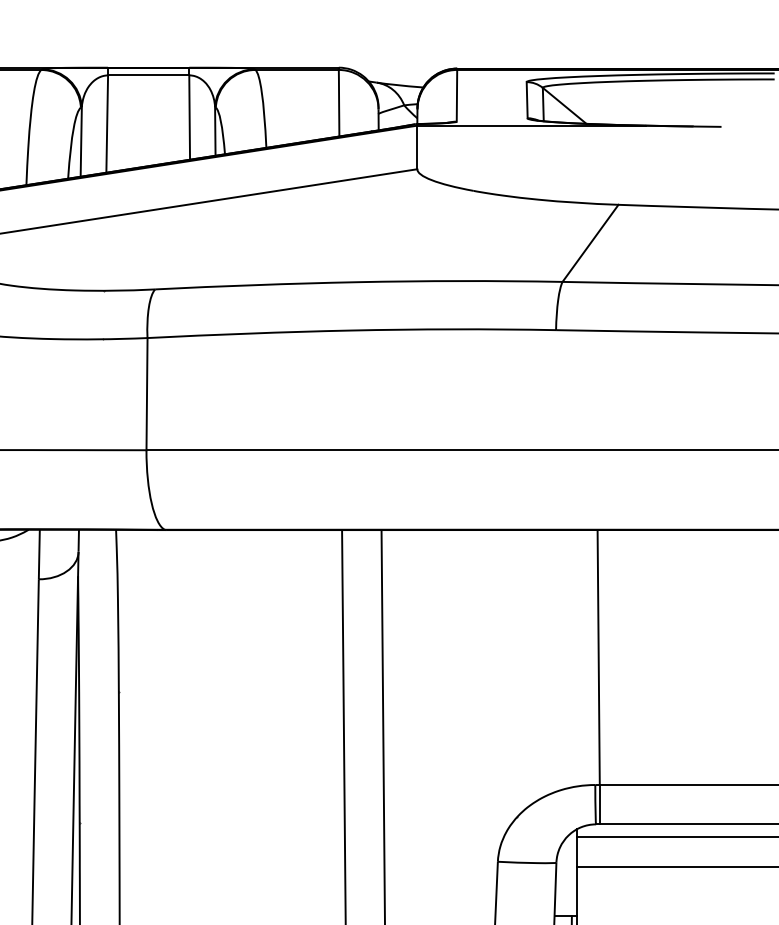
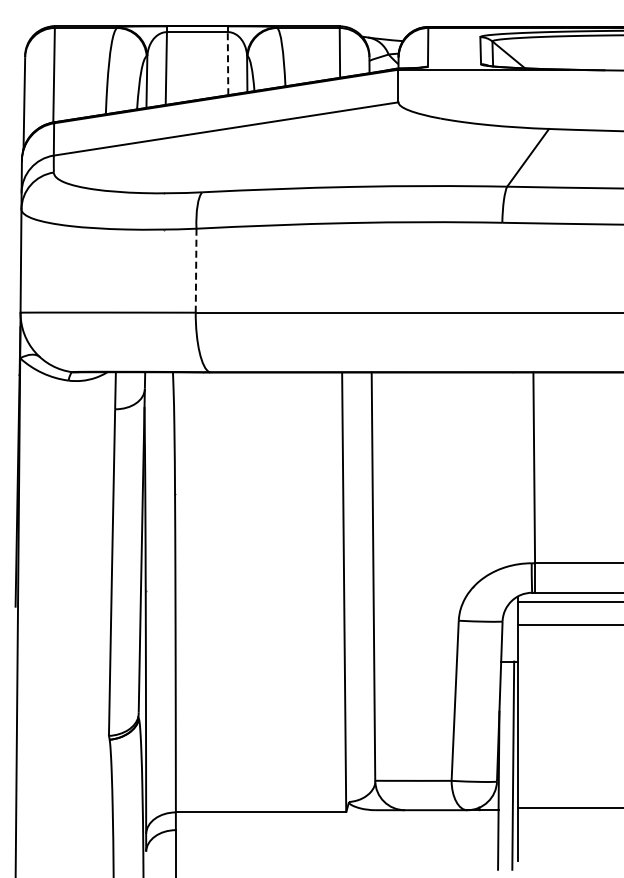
line: (190, 117) -> (228, 63), solid -> dashed
line: (147, 393) -> (196, 270), solid -> dashed

